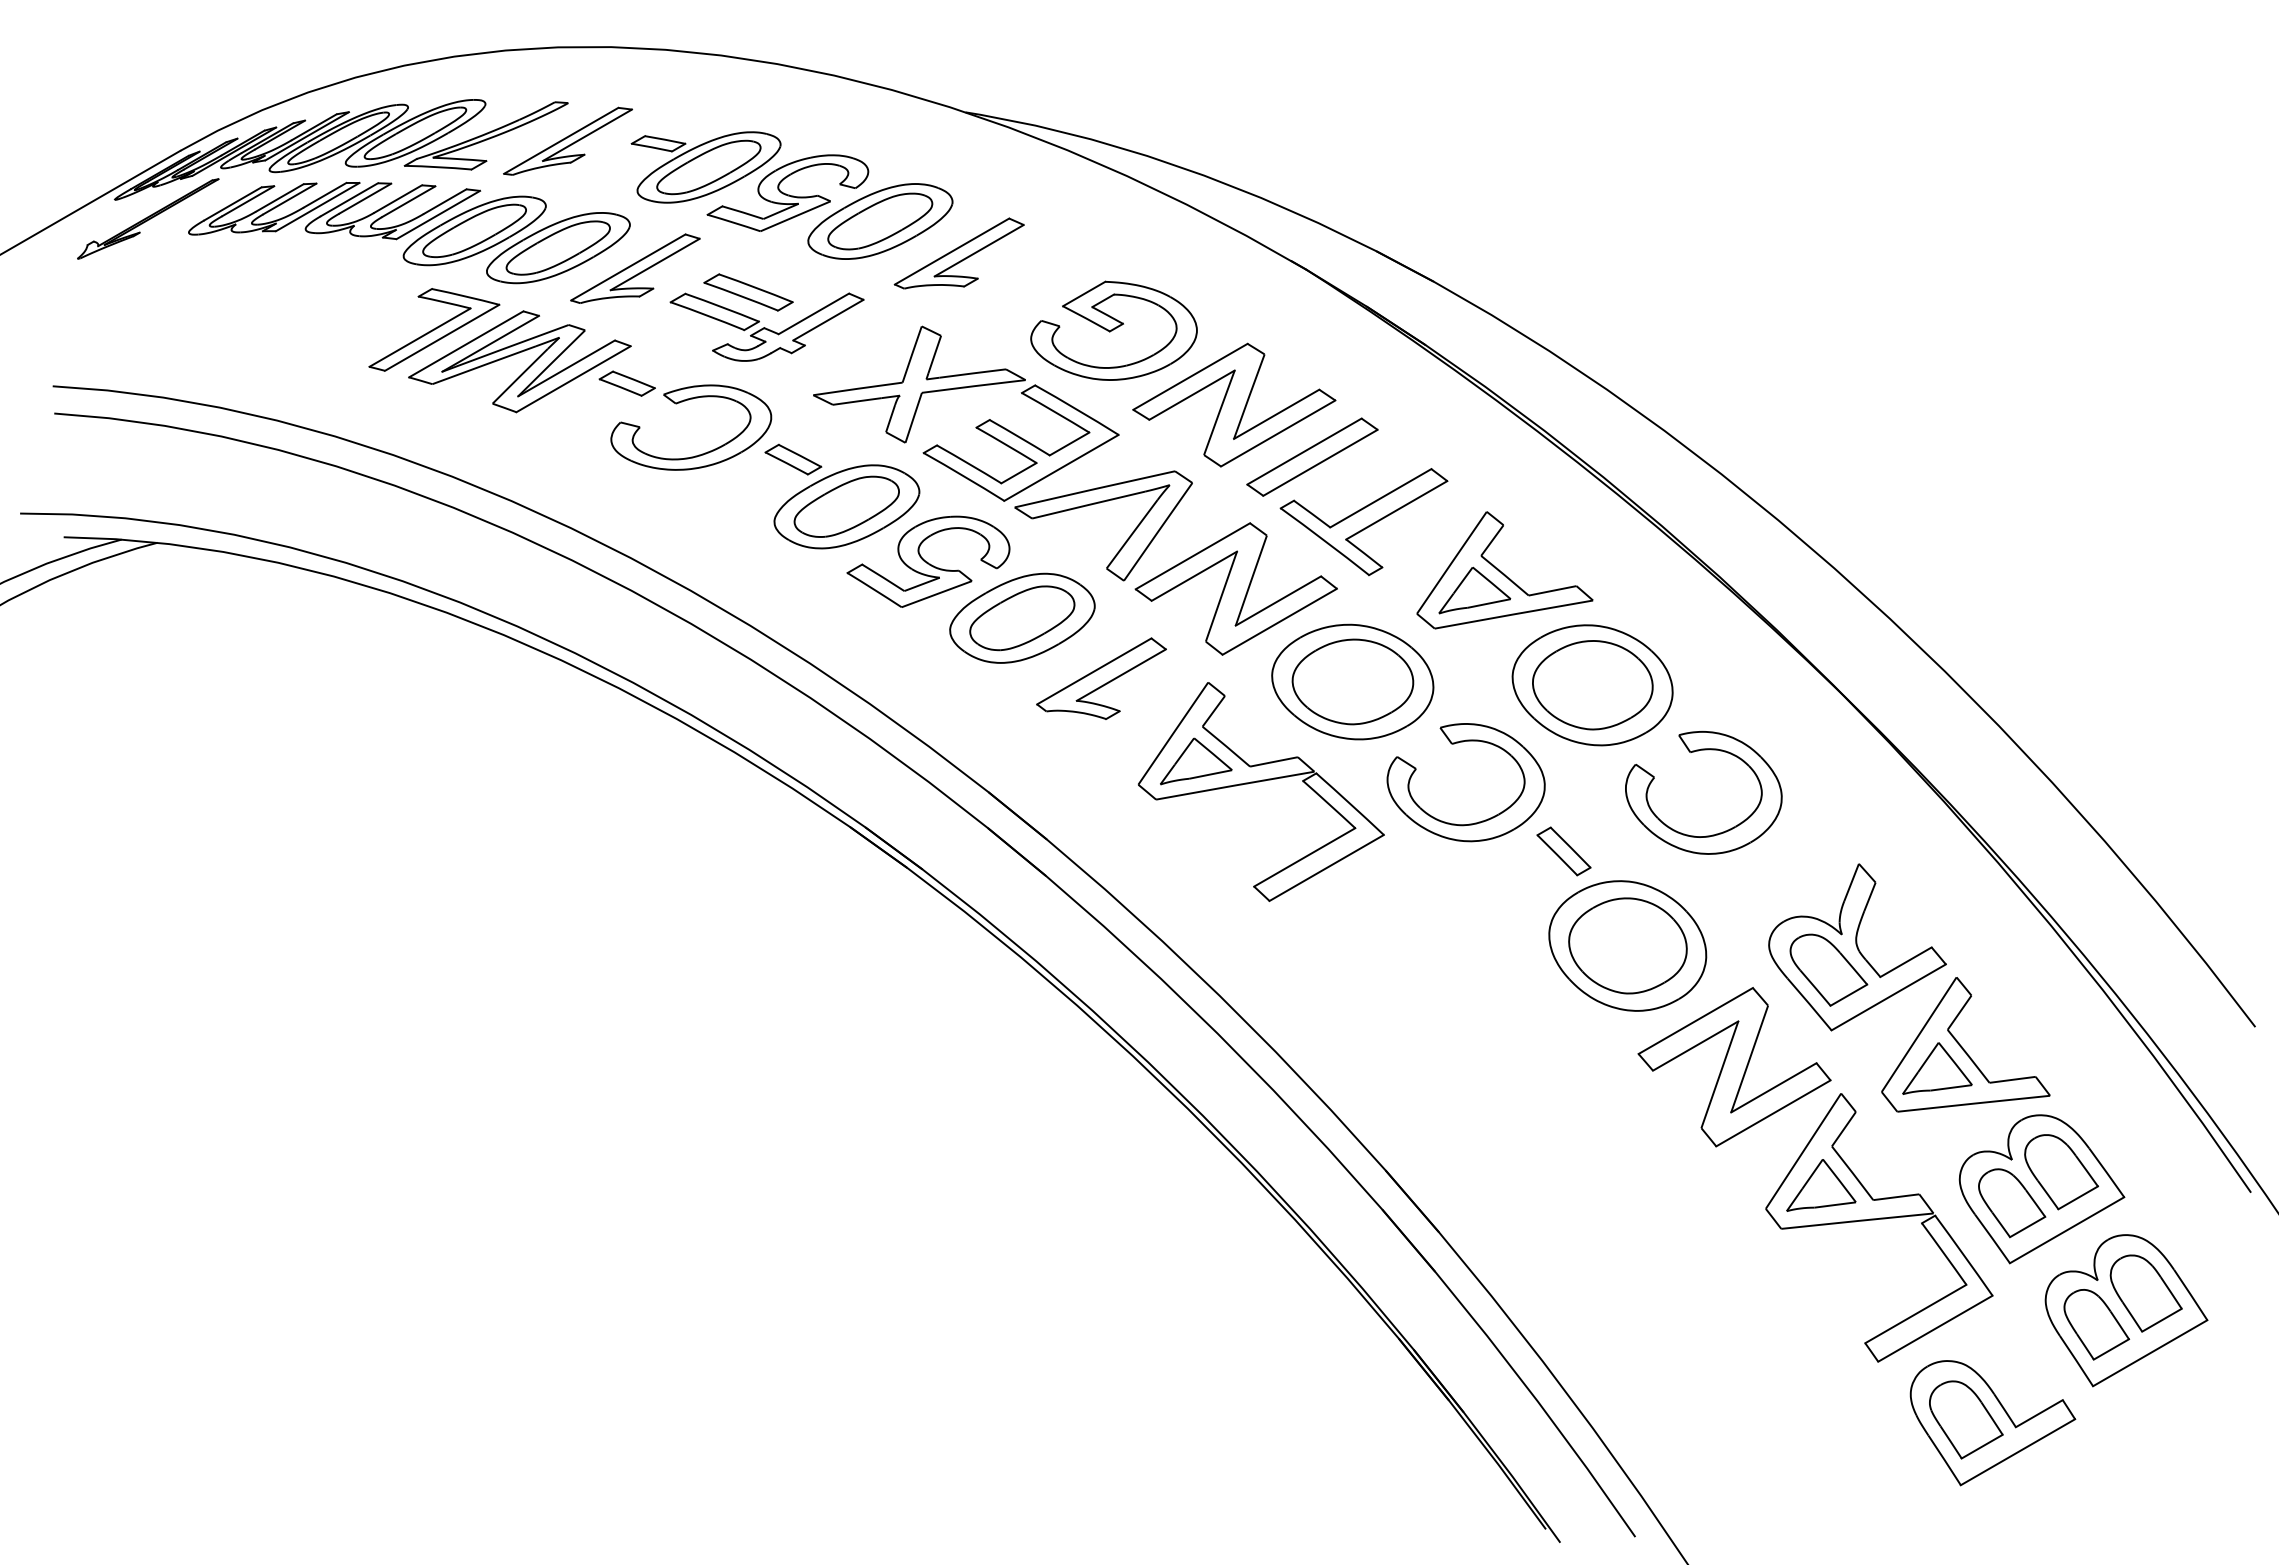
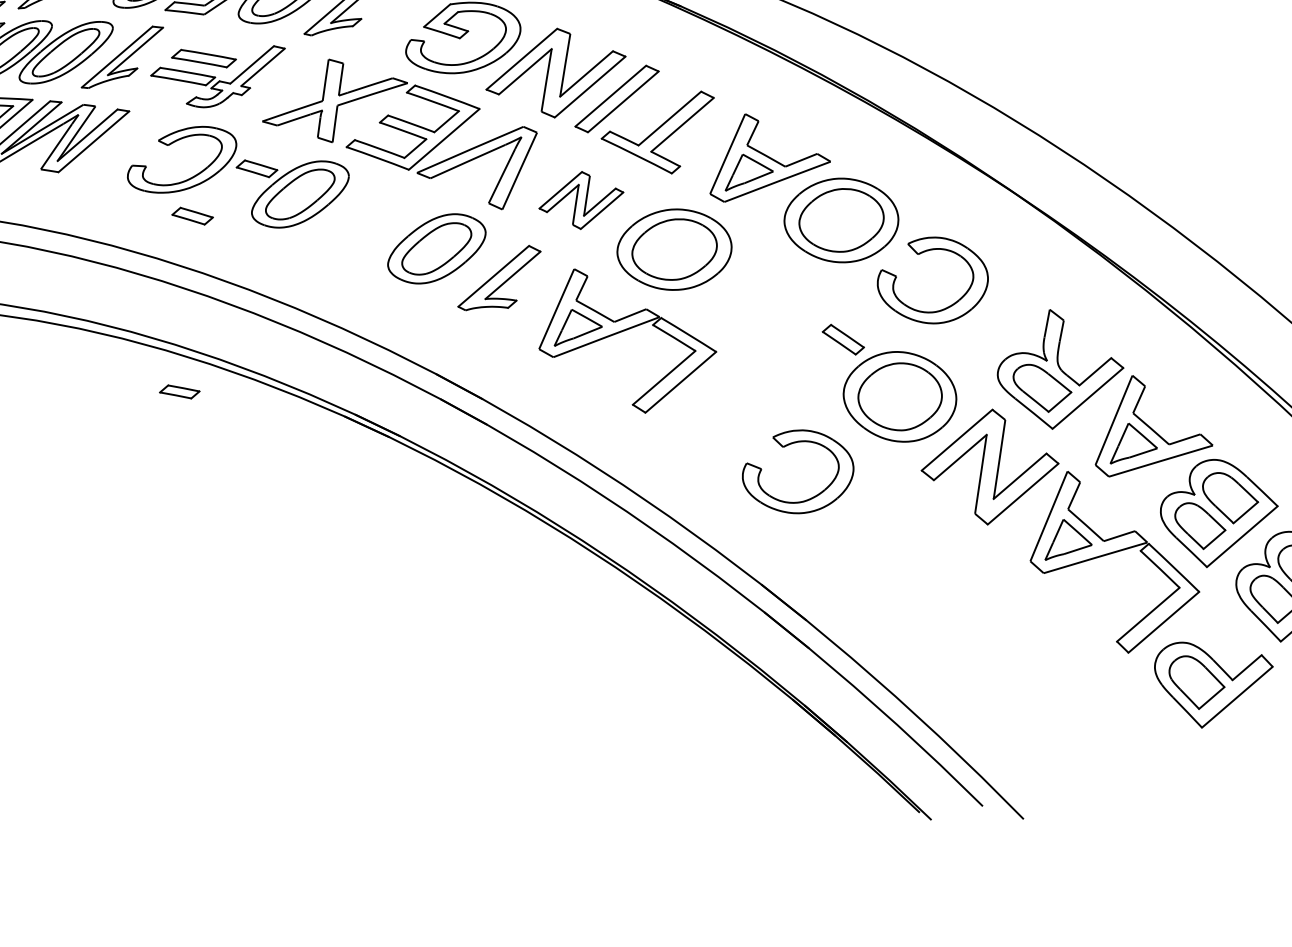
part: (626, 383) -> (179, 391), moved
part: (691, 508) -> (192, 216), added
part: (928, 561) -> (364, 221), removed
part: (1235, 588) -> (580, 200), size x0.6
part: (1454, 744) -> (784, 447), moved

